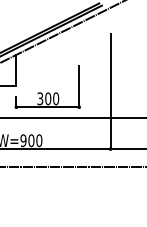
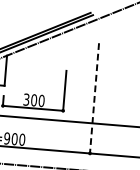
line: (110, 91) -> (94, 98), solid -> dashed

